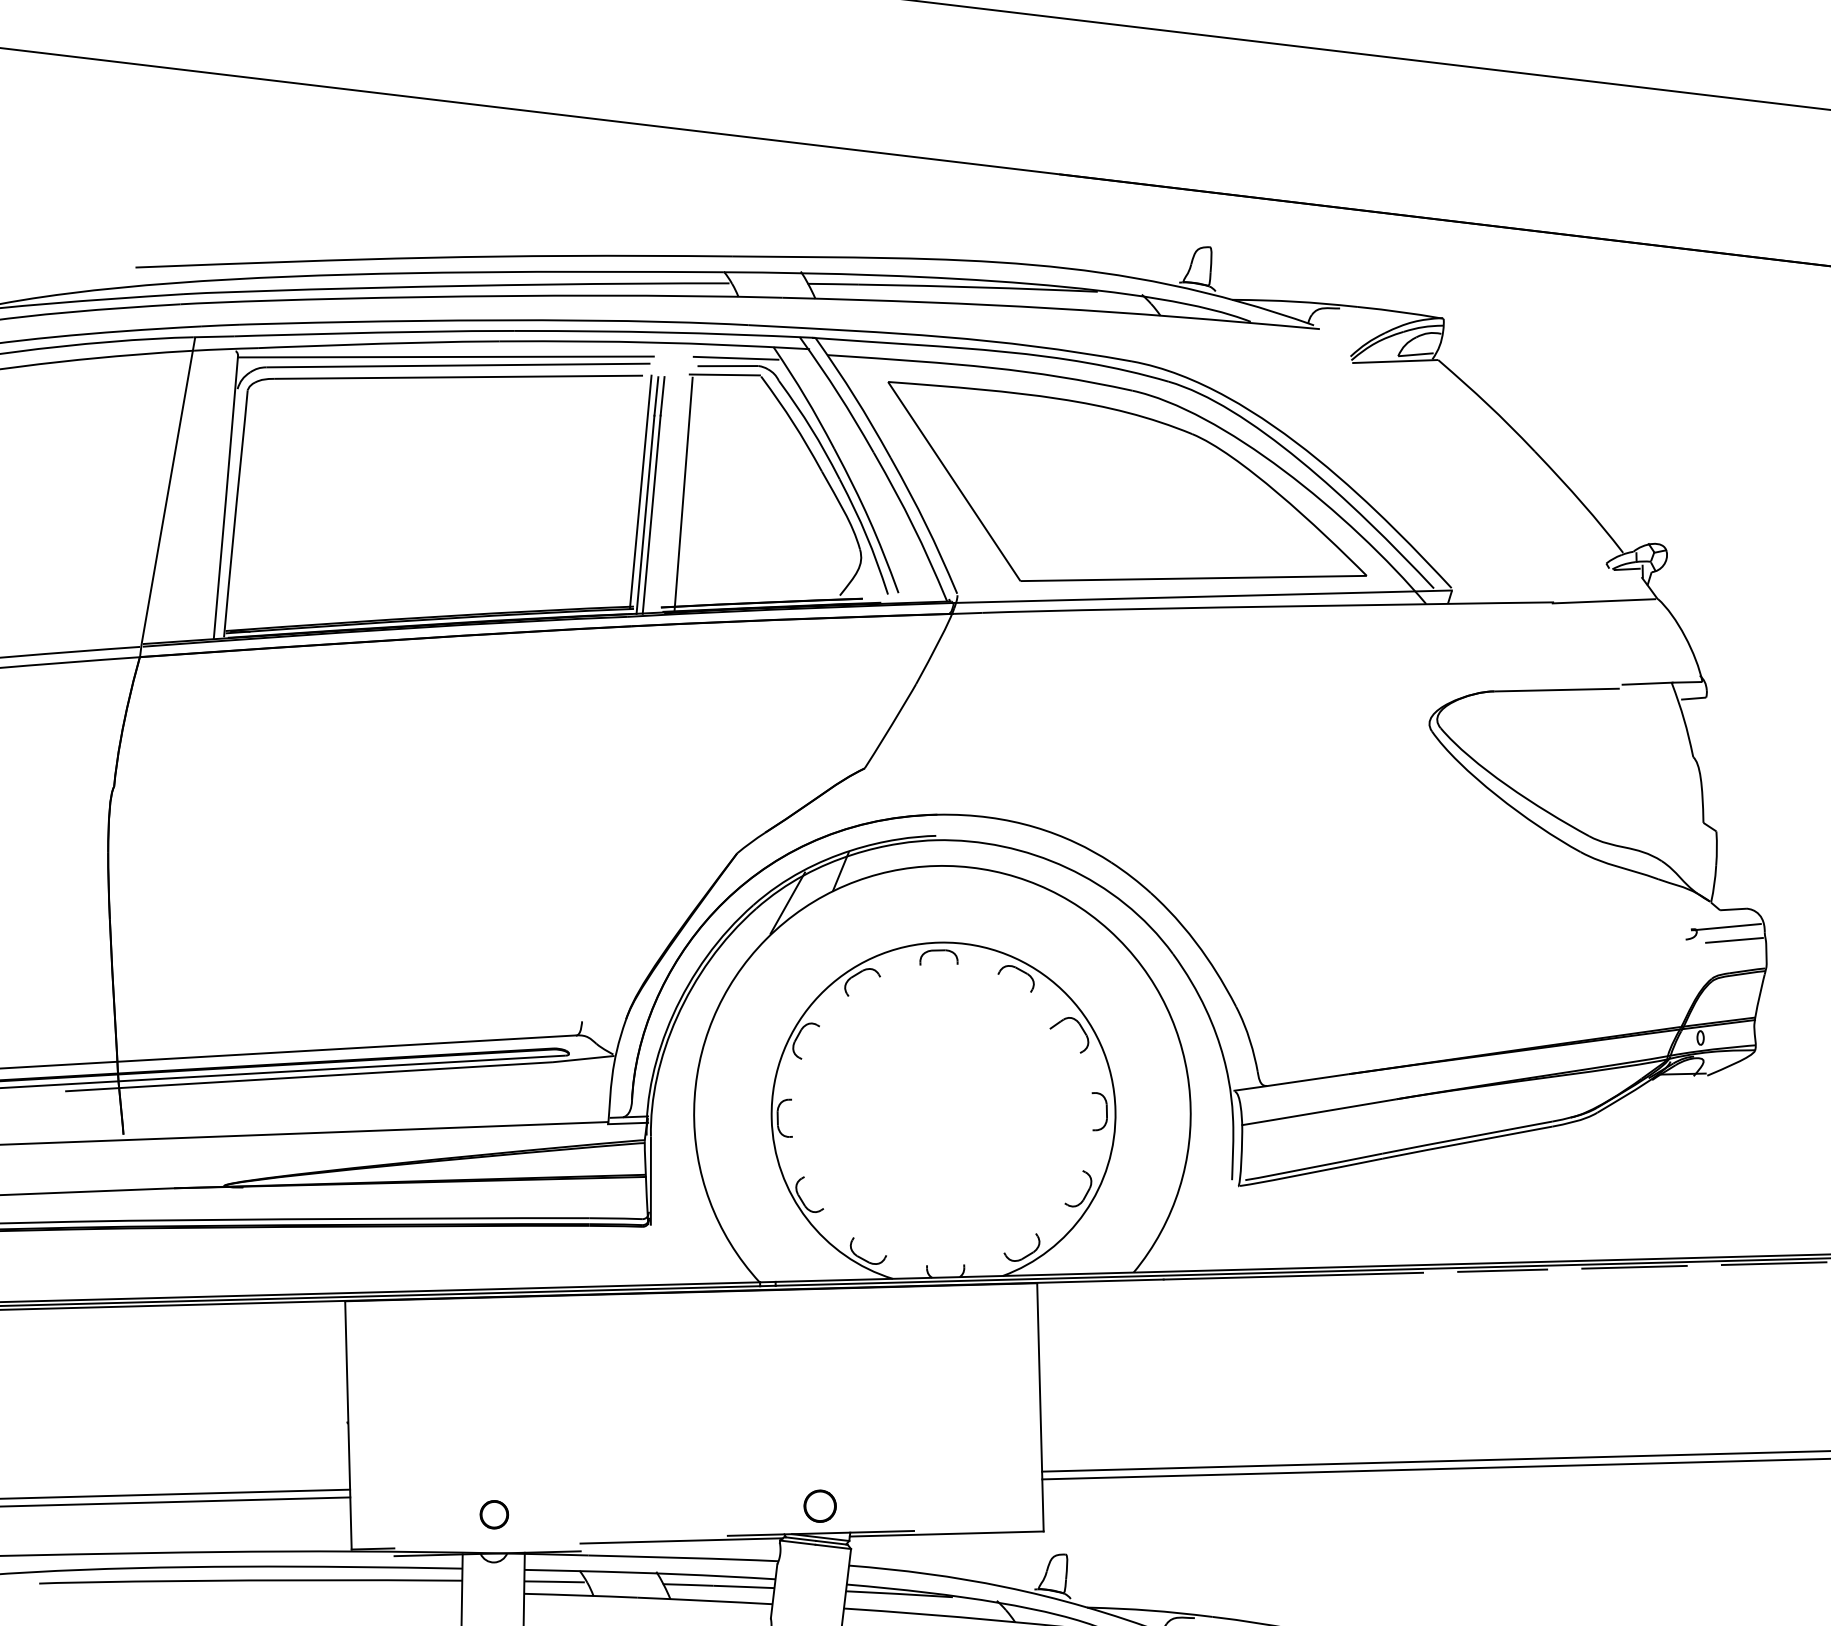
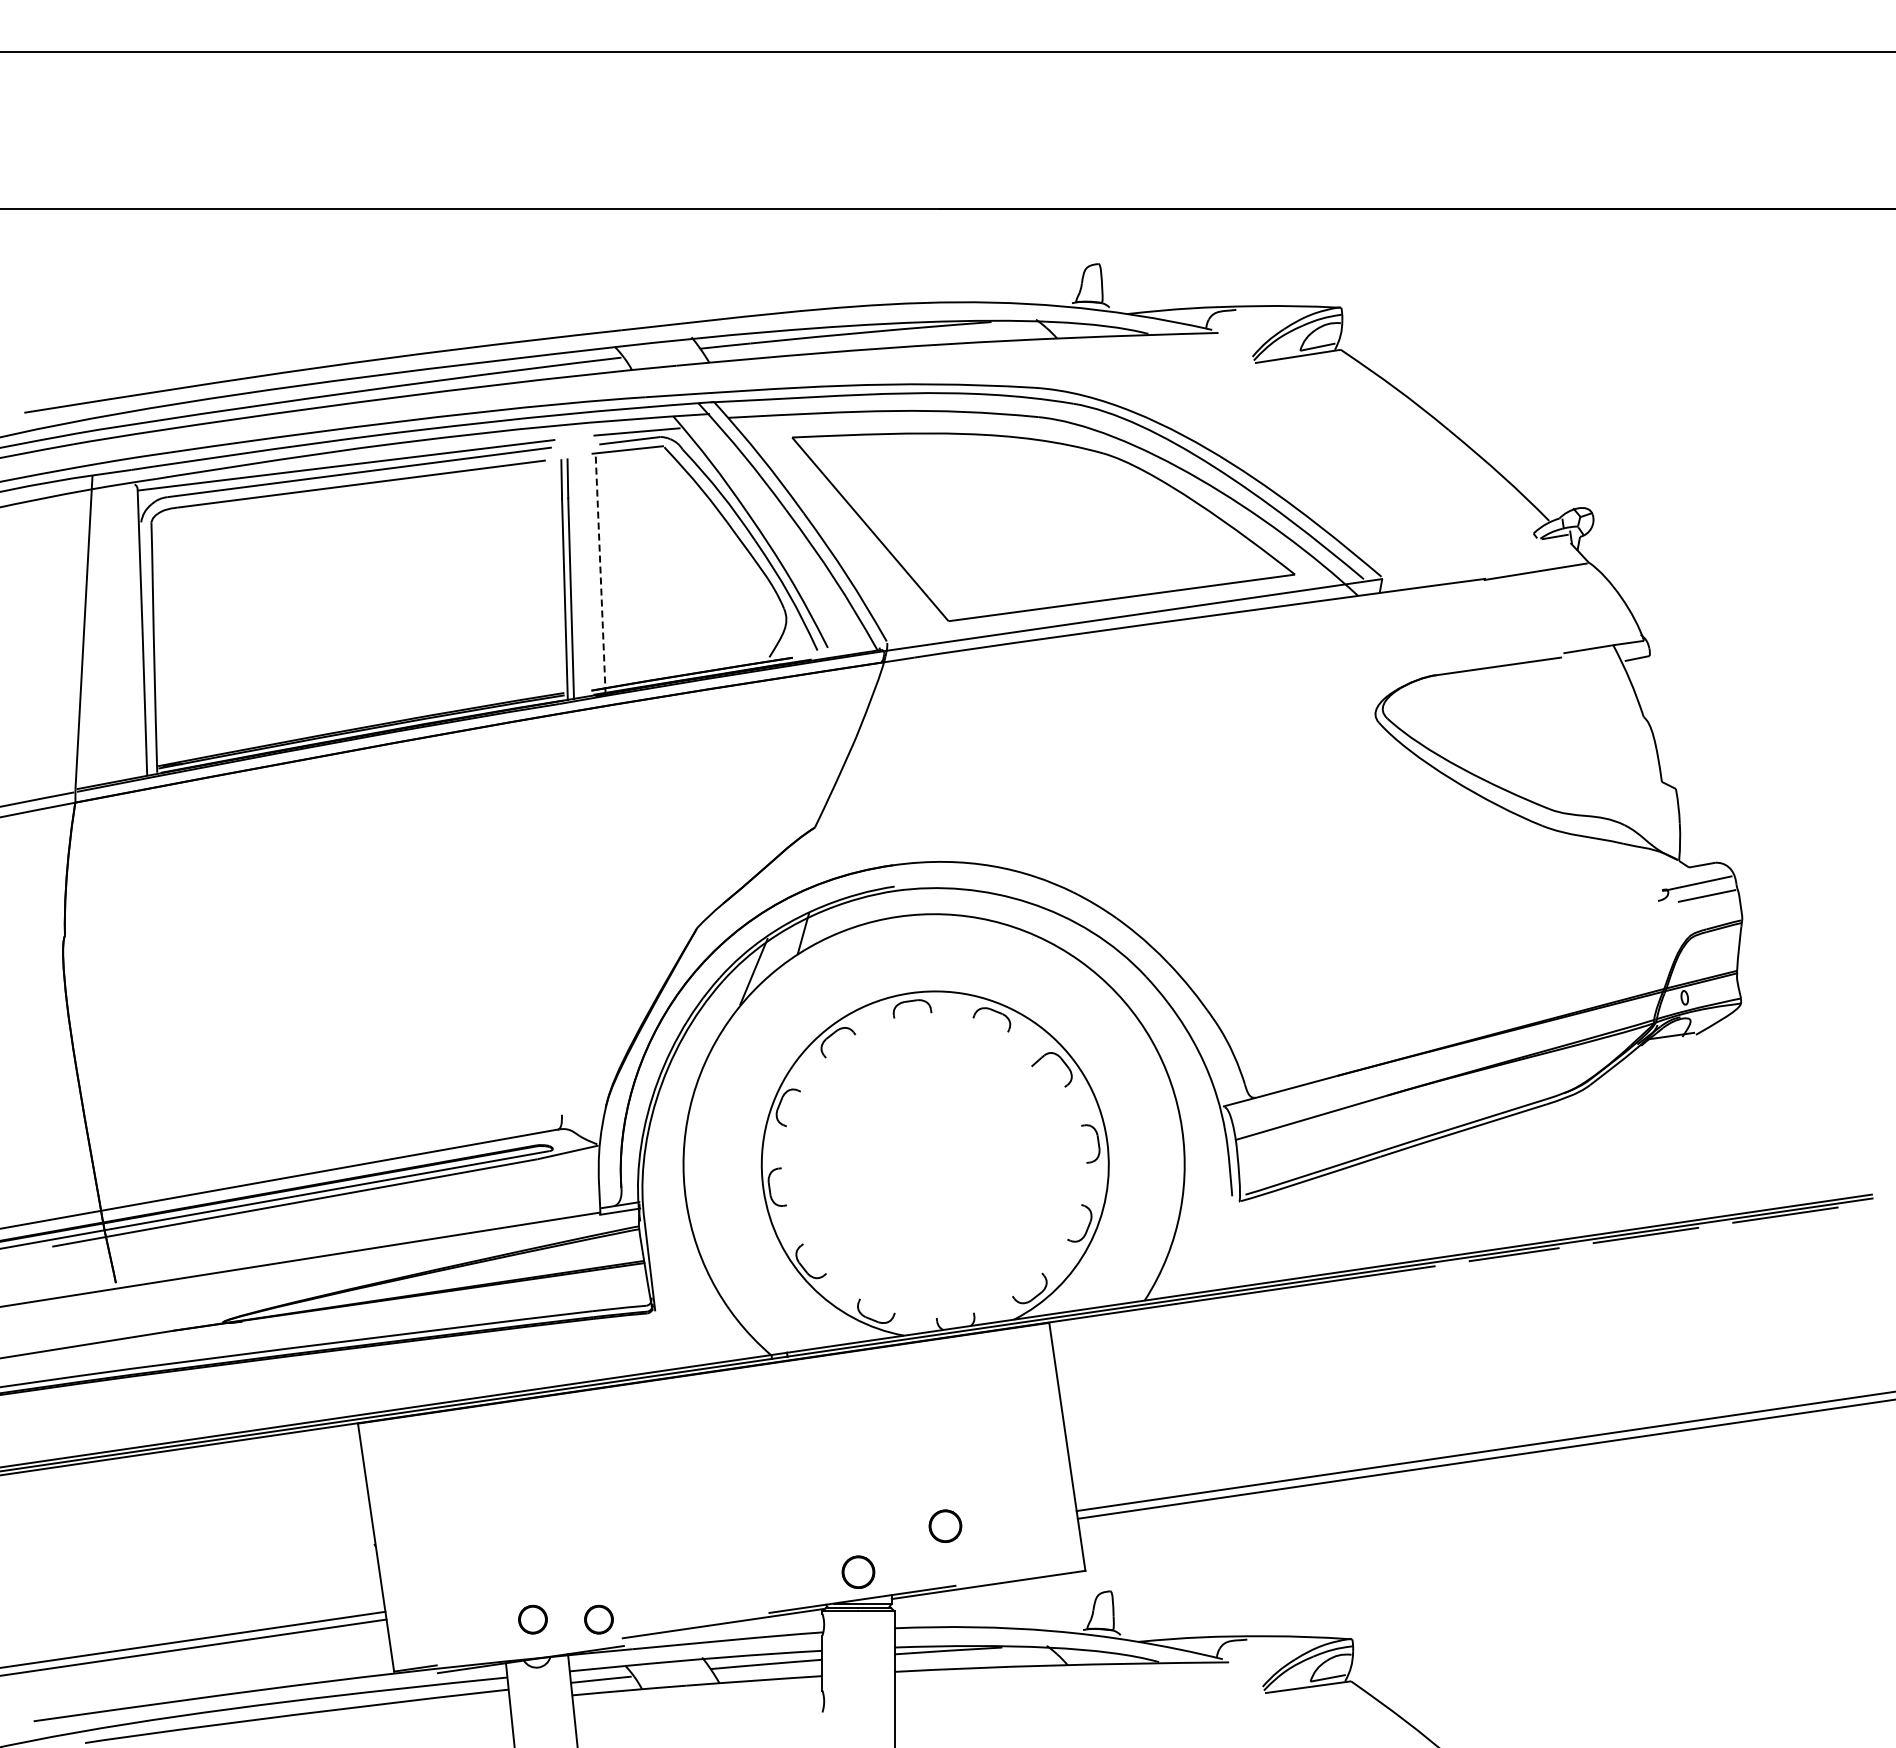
line: (640, 492) -> (557, 577), removed
line: (683, 495) -> (600, 575), solid -> dashed
part: (911, 1470) -> (945, 1525), added
part: (558, 1522) -> (598, 1619), added

